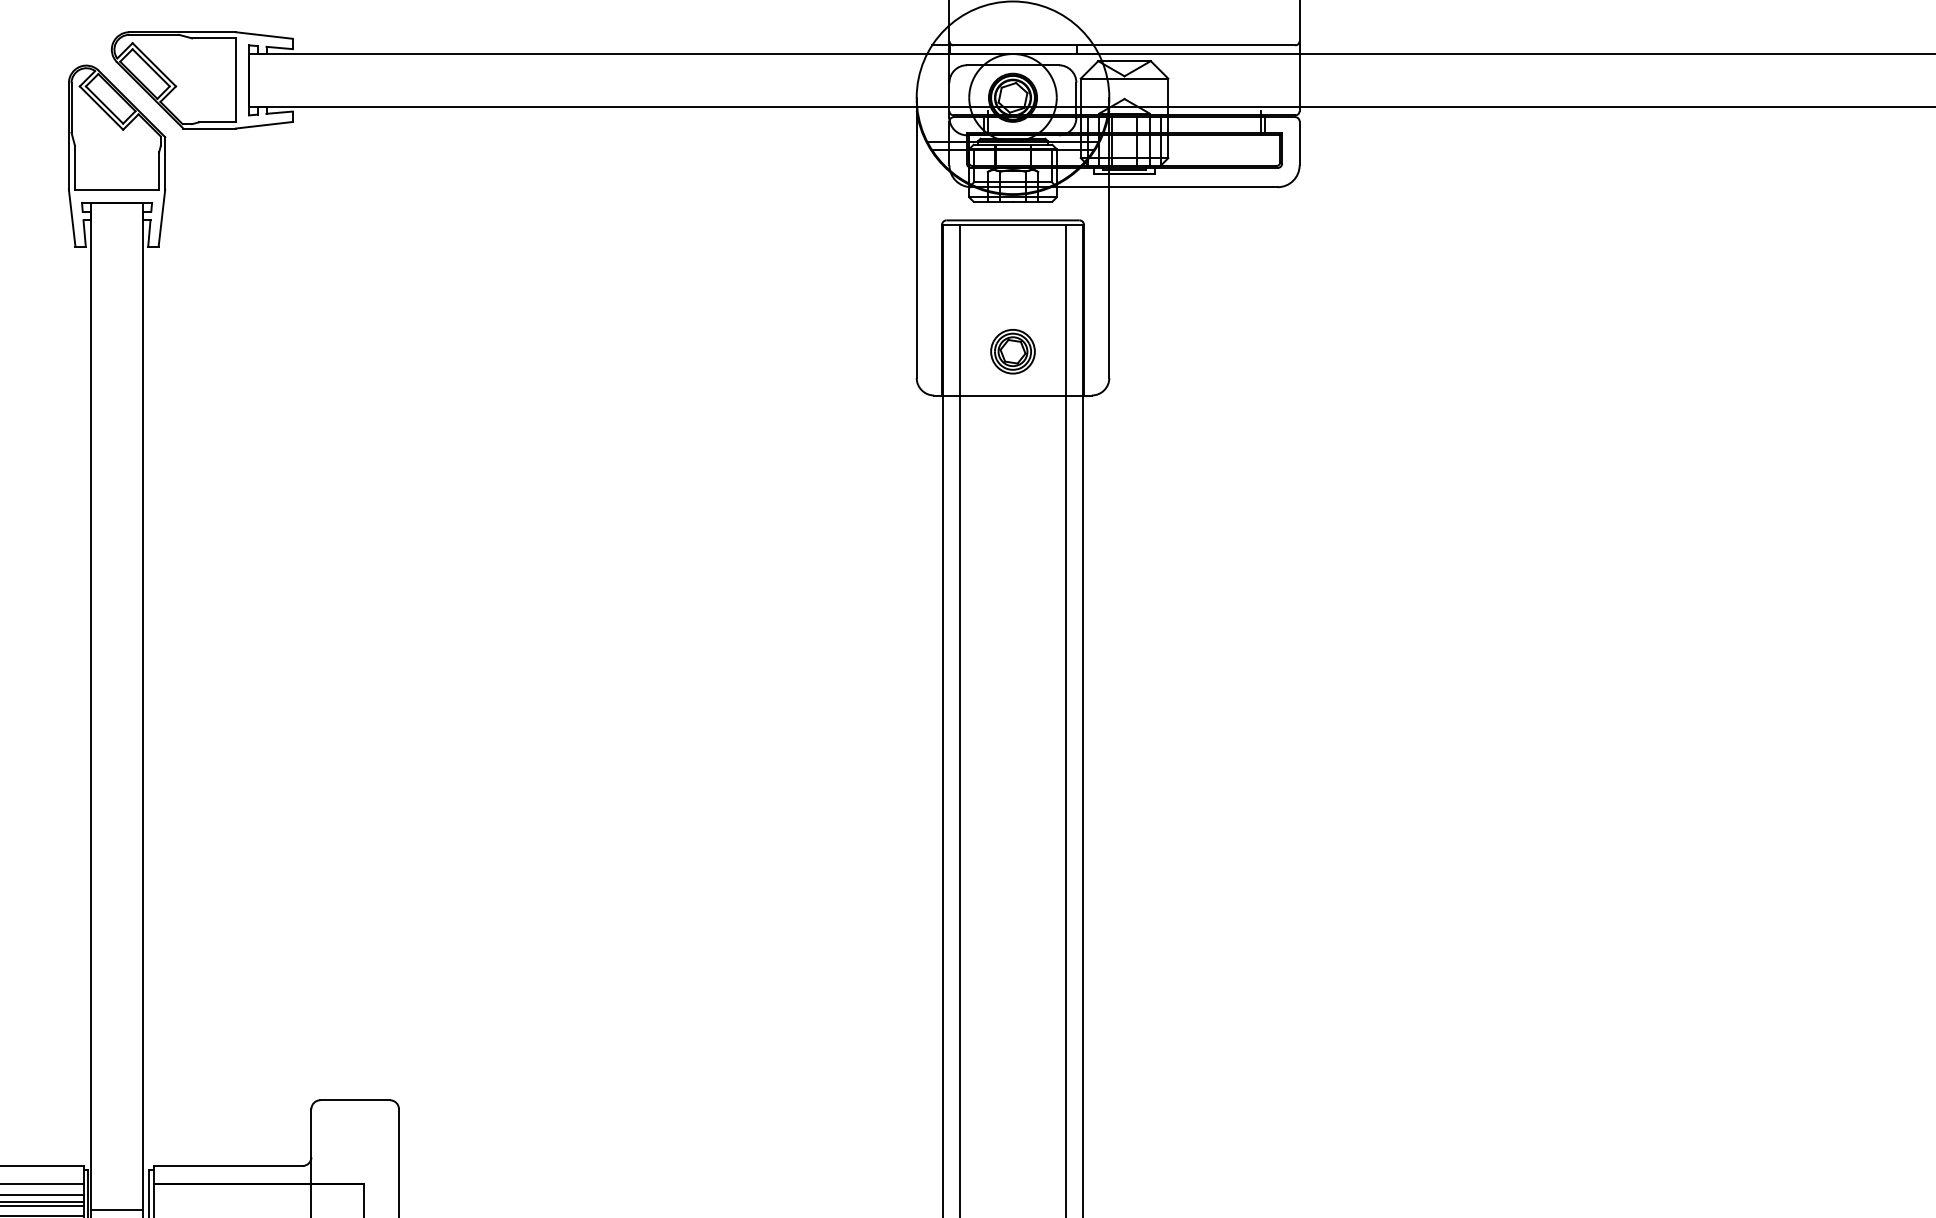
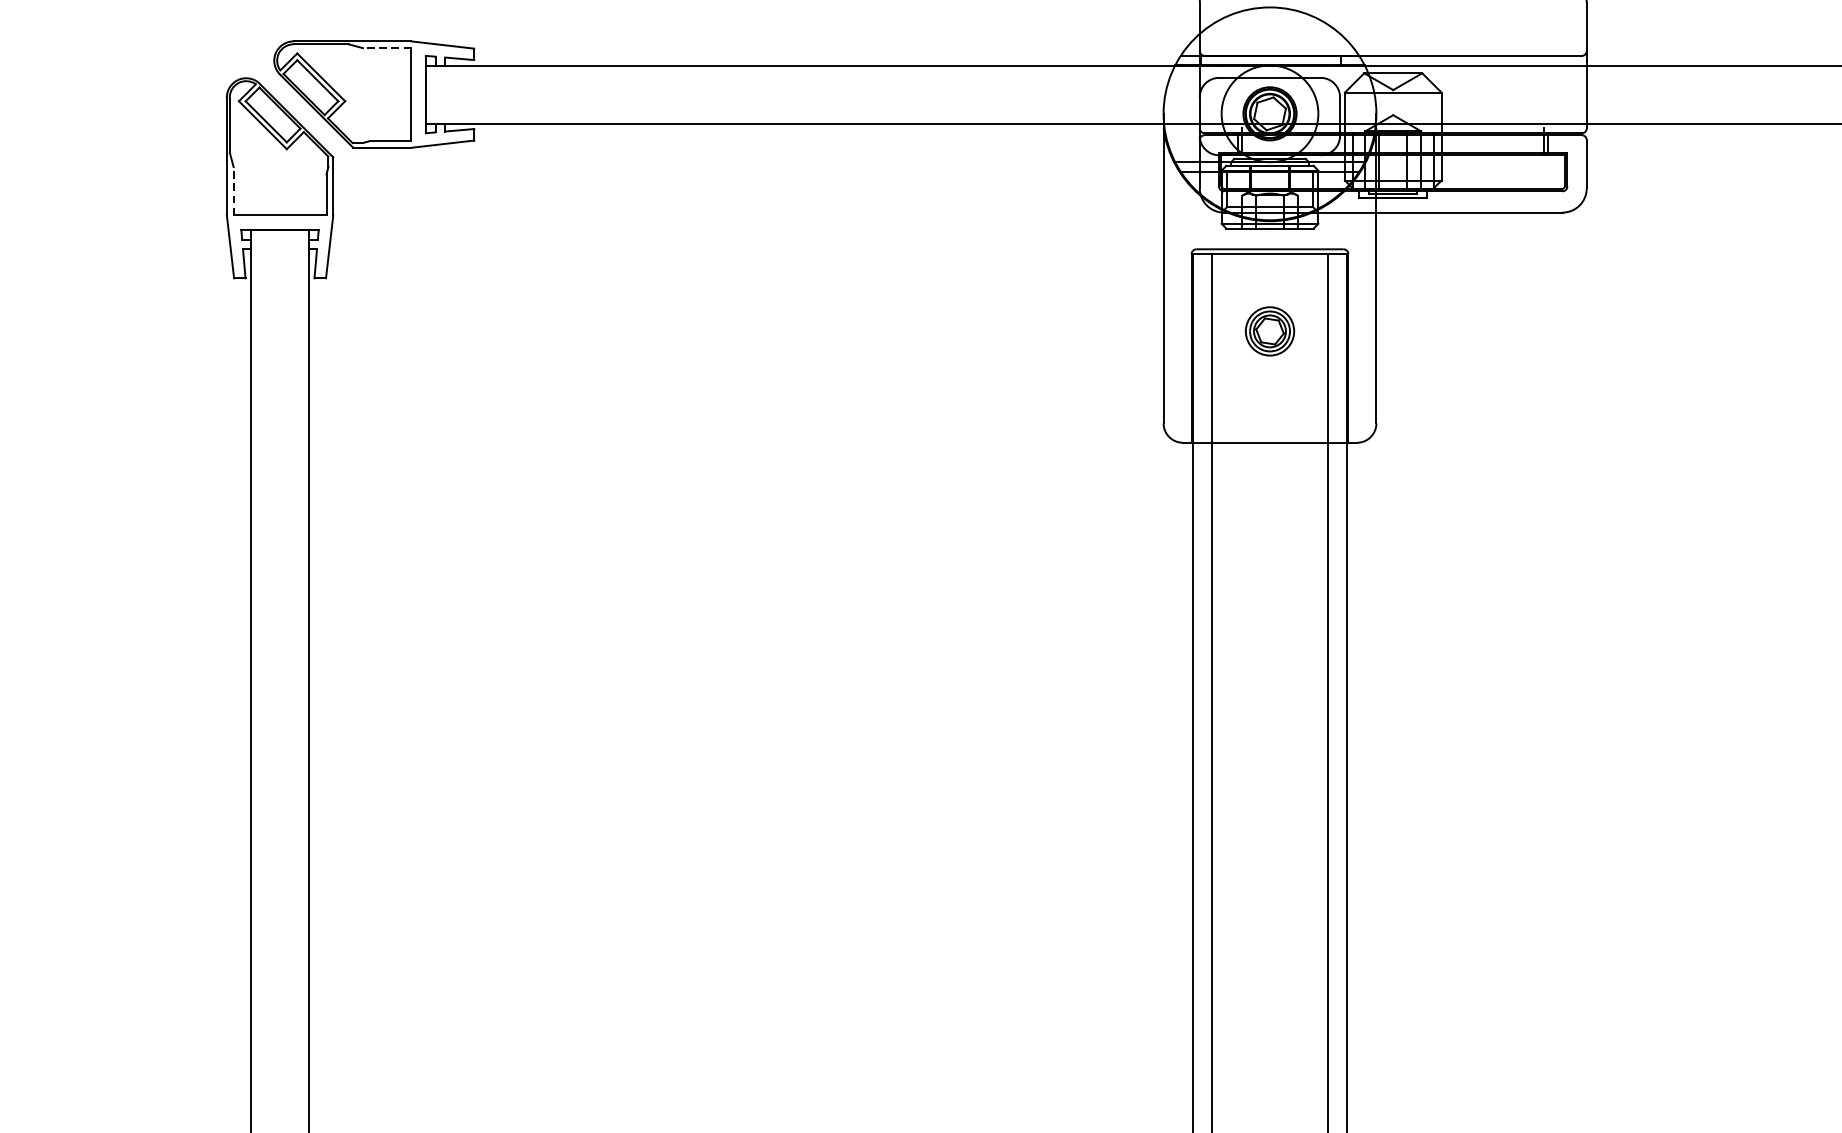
line: (213, 38) -> (386, 48), solid -> dashed
line: (75, 167) -> (234, 190), solid -> dashed
part: (1012, 351) -> (1269, 331), moved

